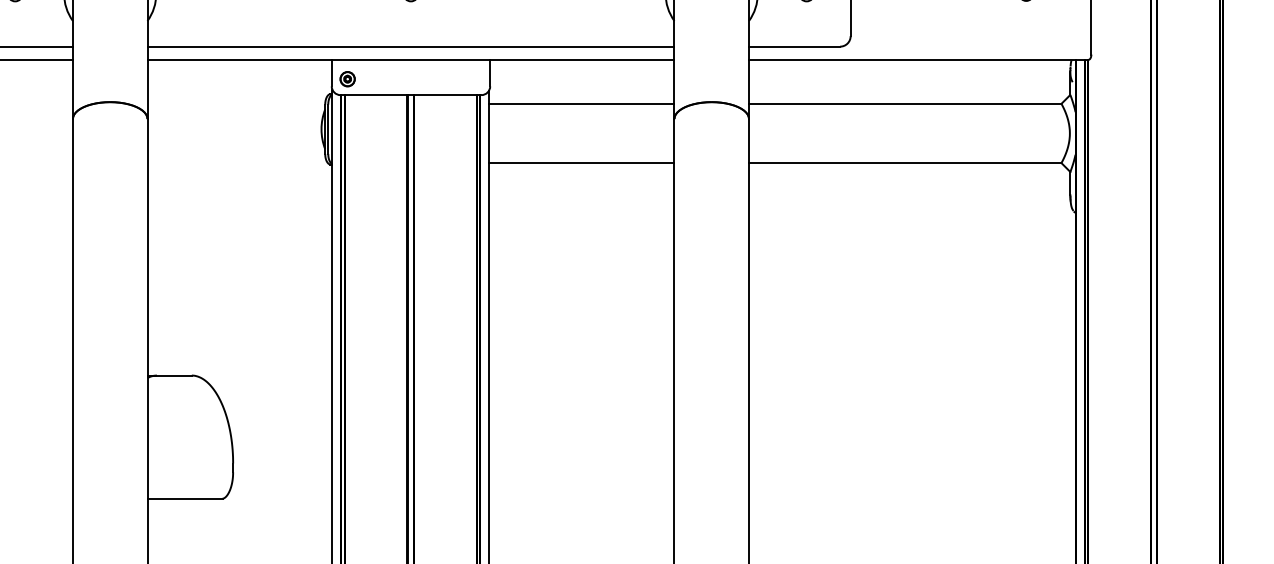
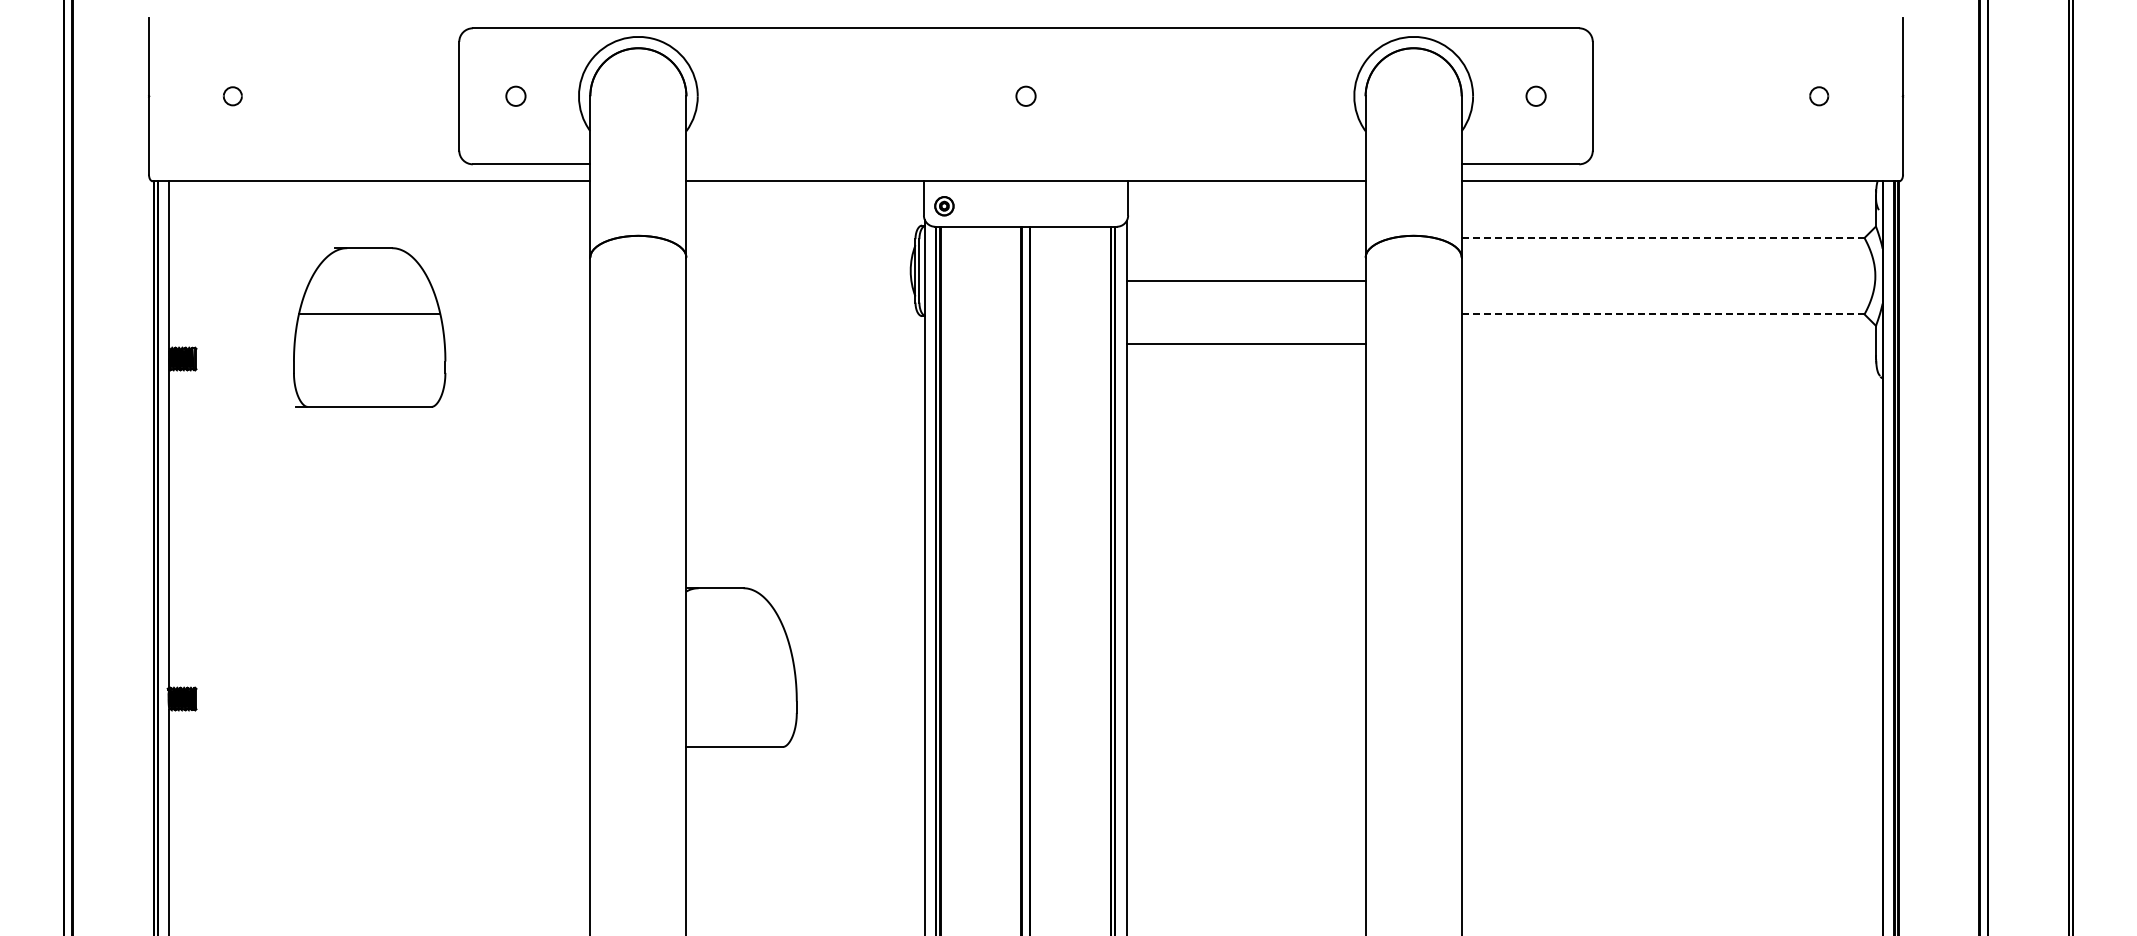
line: (410, 46) -> (1025, 164), removed
line: (581, 104) -> (1245, 281), moved
line: (904, 104) -> (1662, 238), solid -> dashed
line: (581, 163) -> (1245, 344), moved
line: (905, 163) -> (1663, 314), solid -> dashed

